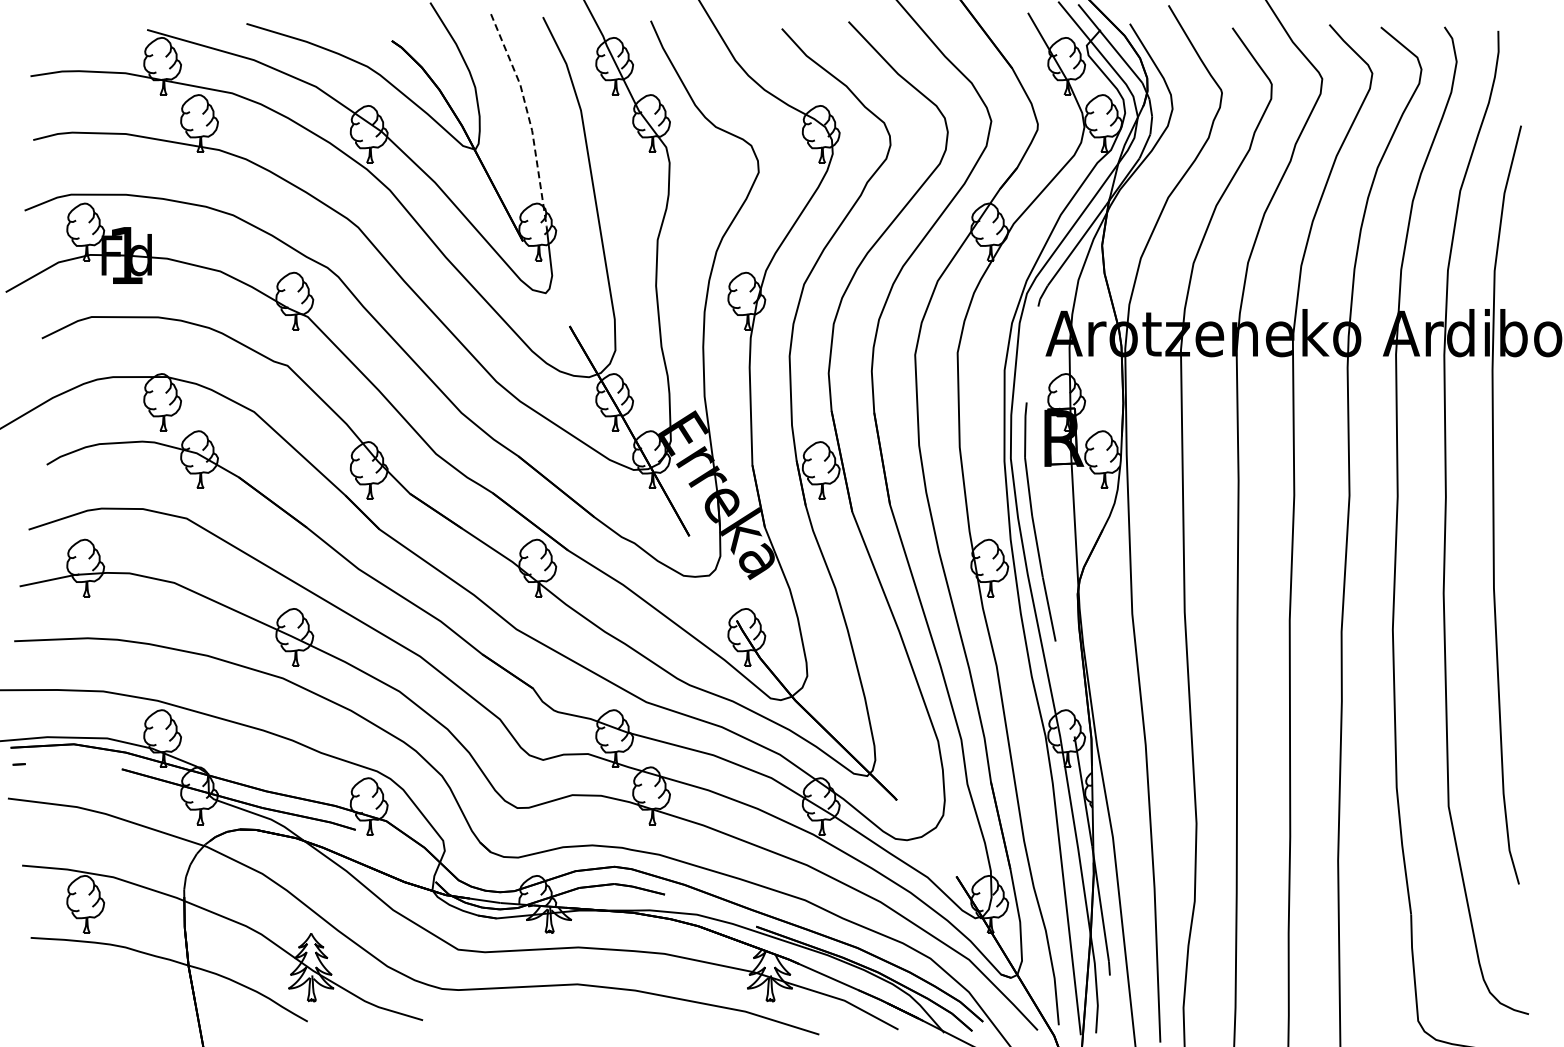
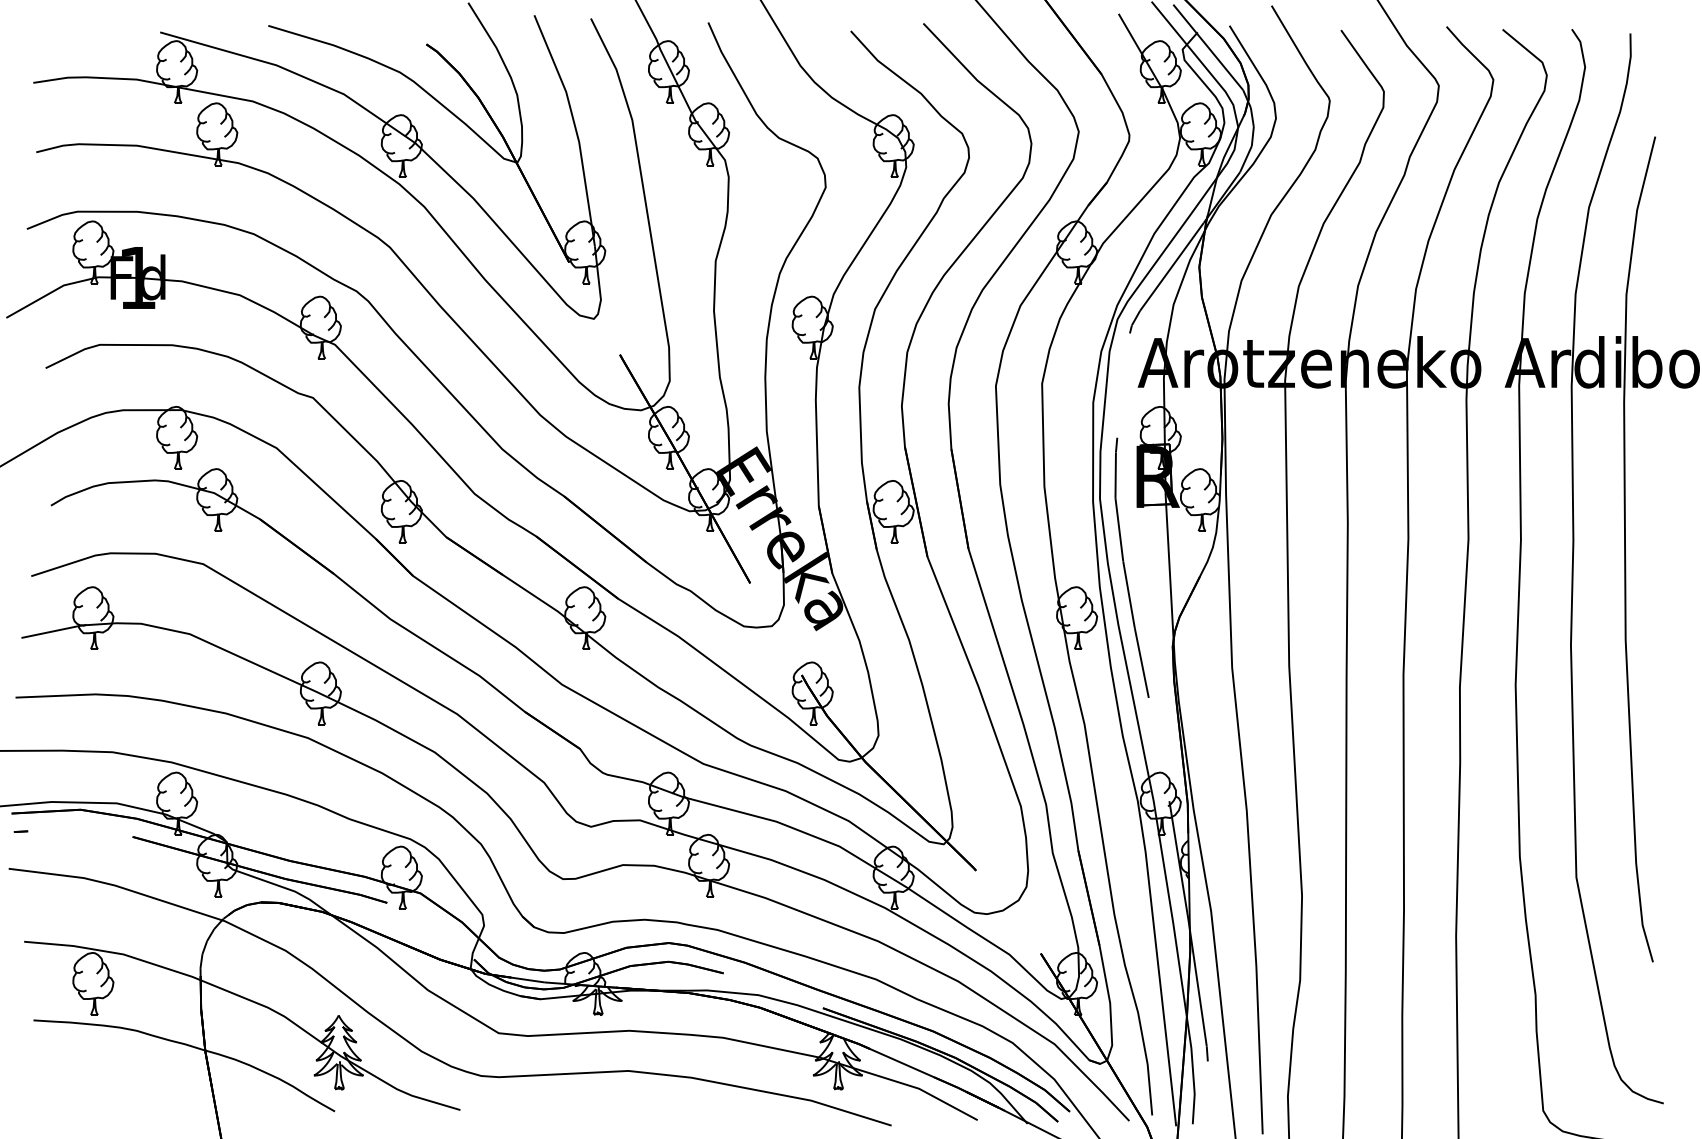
line: (528, 117) -> (575, 127), dashed -> solid

